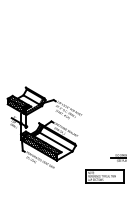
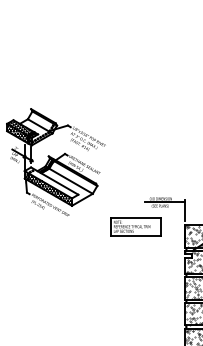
hatch: (41, 143) -> (51, 183), removed

